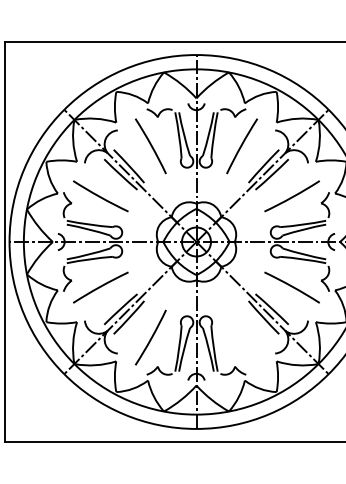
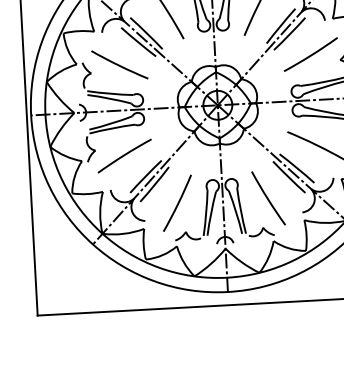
arc: (242, 337) -> (268, 198), added

